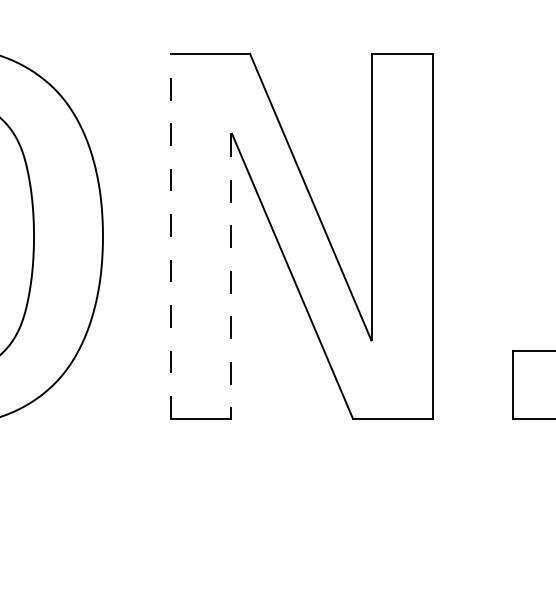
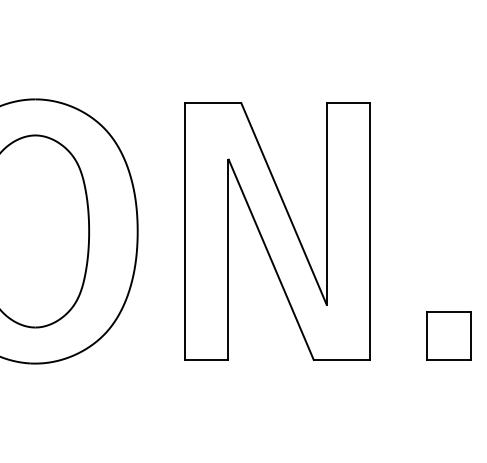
line: (170, 236) -> (185, 231), dashed -> solid
line: (231, 277) -> (228, 260), dashed -> solid

